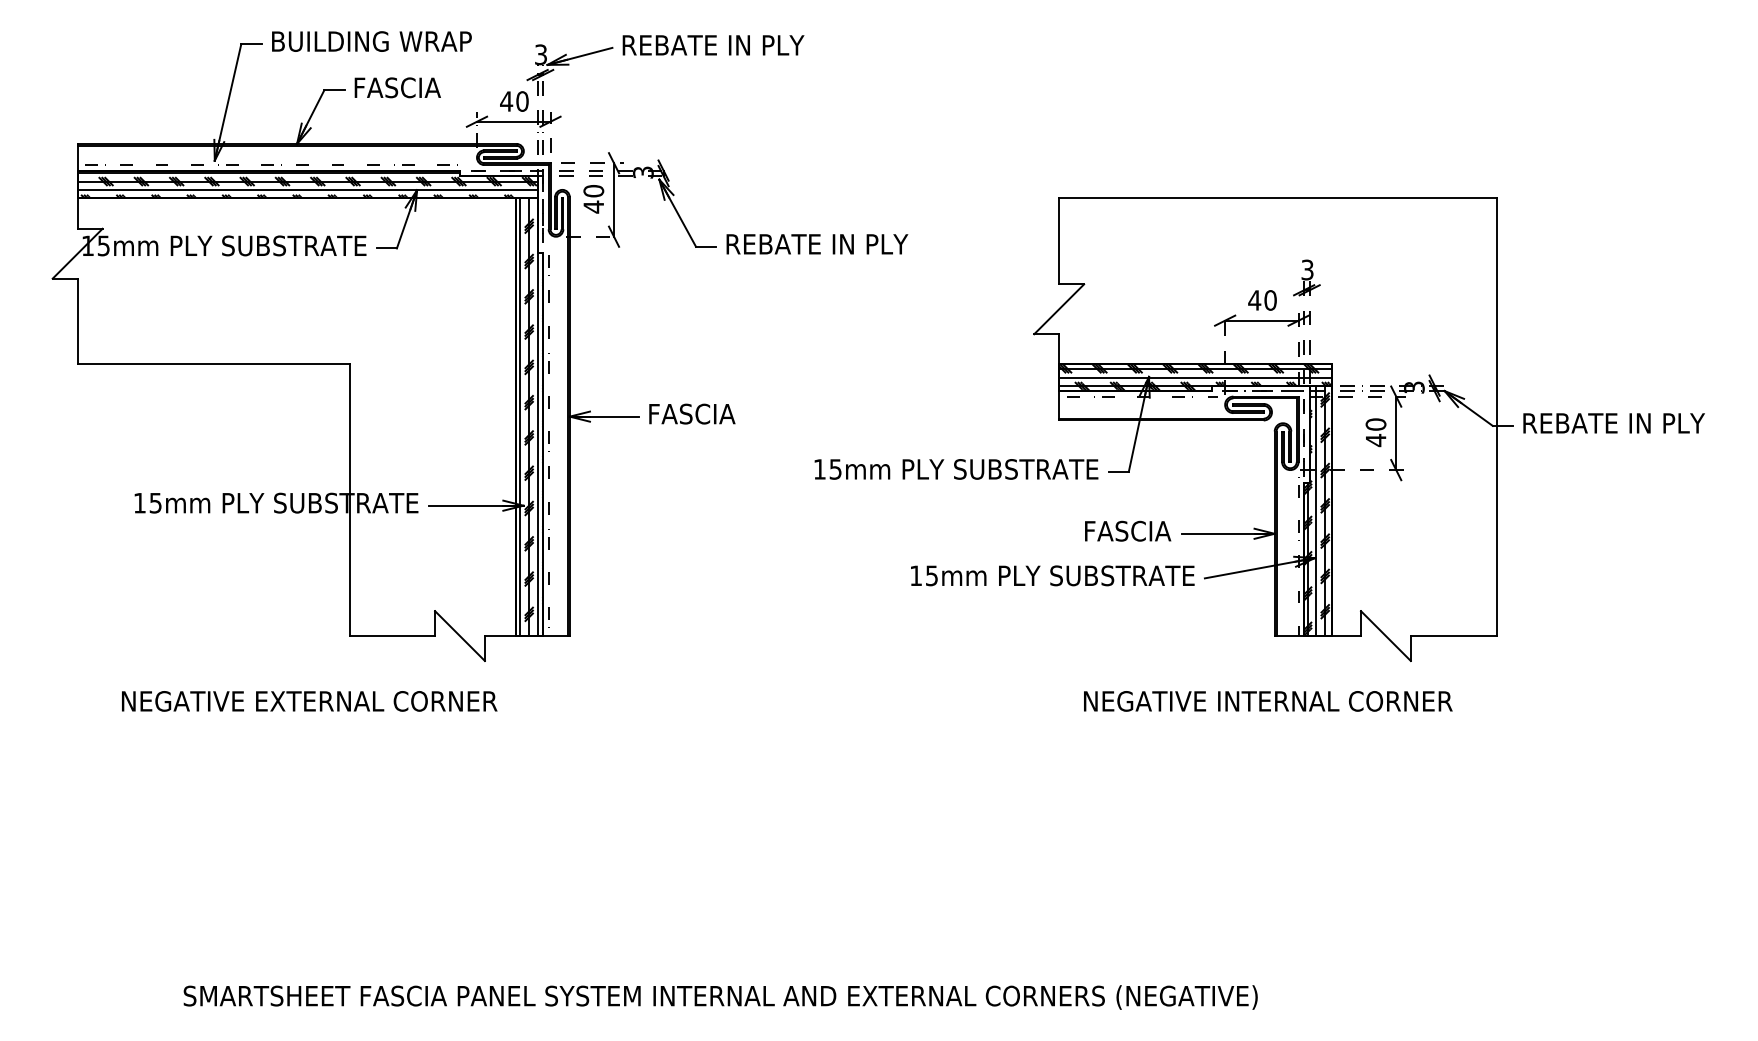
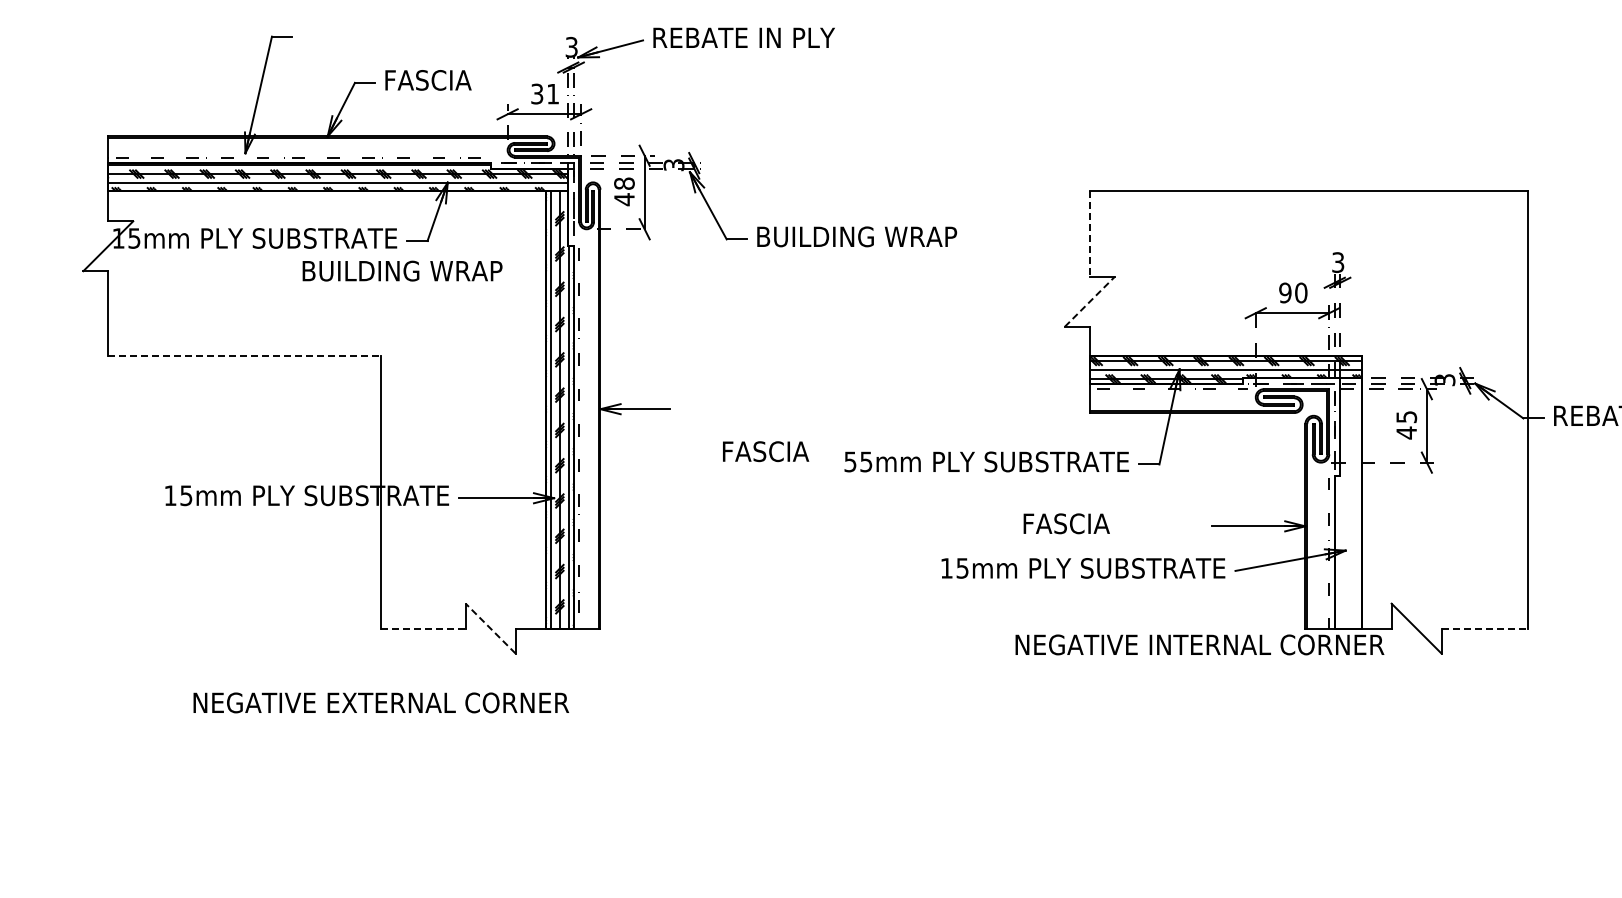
text: (371, 41) -> (402, 271), moved
text: (514, 101) -> (545, 94), 40 -> 31
text: (593, 191) -> (624, 184), 40 -> 48
line: (1059, 241) -> (1090, 234), solid -> dashed
text: (827, 243) -> (858, 236), REBATE IN PLY -> BUILDING WRAP
text: (1254, 300) -> (1285, 293), 40 -> 90
line: (1059, 308) -> (1090, 301), solid -> dashed
line: (214, 363) -> (245, 356), solid -> dashed
text: (692, 413) -> (766, 451), moved
text: (1375, 424) -> (1406, 417), 40 -> 45
text: (819, 469) -> (850, 462), 15mm -> 55mm
hatch: (1316, 510) -> (1347, 503), removed
text: (1128, 530) -> (1067, 523), moved
line: (459, 635) -> (490, 628), solid -> dashed
line: (393, 636) -> (424, 629), solid -> dashed
line: (1454, 636) -> (1485, 629), solid -> dashed
text: (309, 701) -> (381, 703), moved
text: (1268, 701) -> (1200, 645), moved

